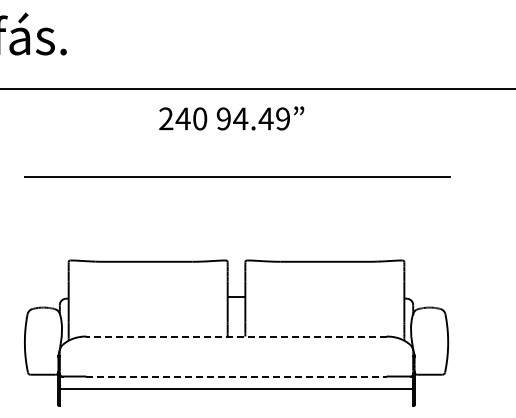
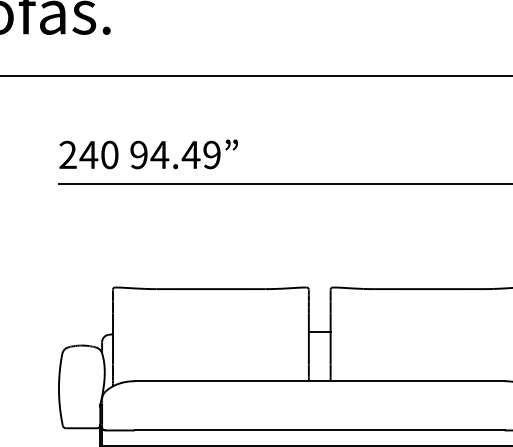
text: (231, 118) -> (148, 154), moved
line: (236, 336) -> (319, 381), dashed -> solid
line: (237, 376) -> (320, 430), dashed -> solid

